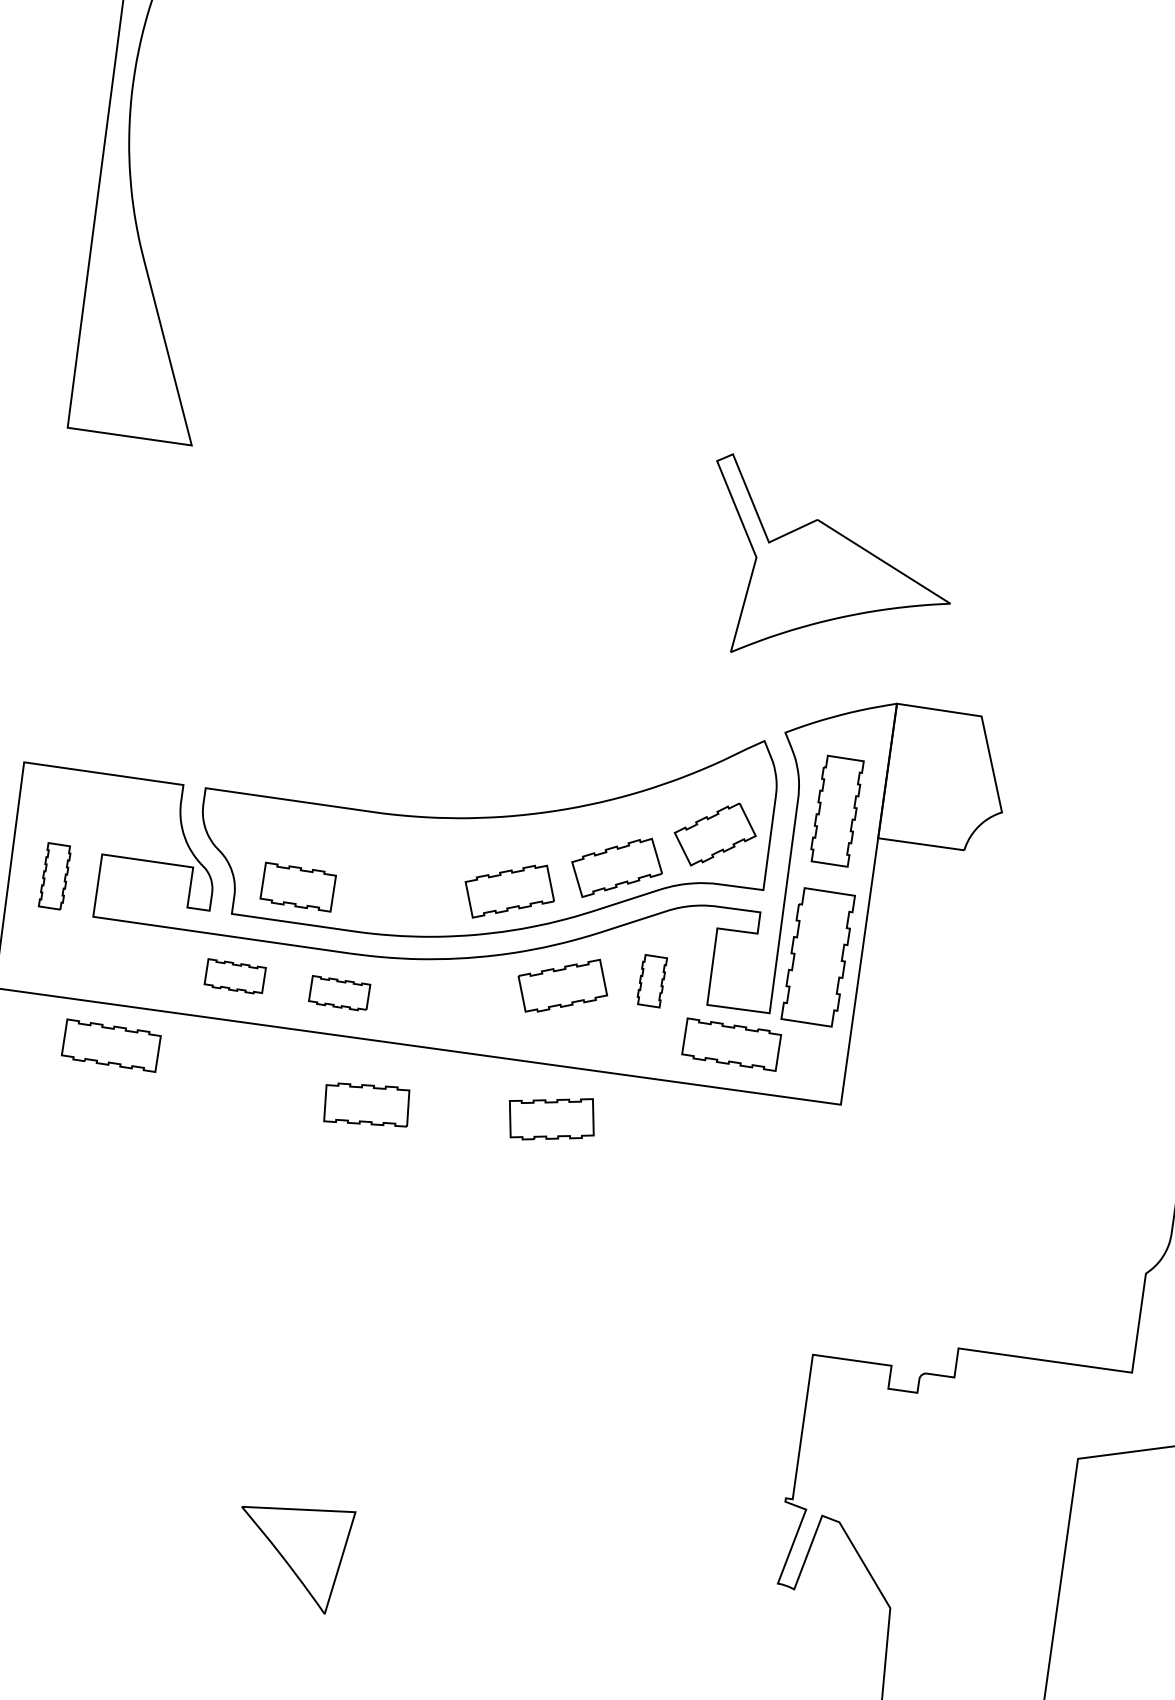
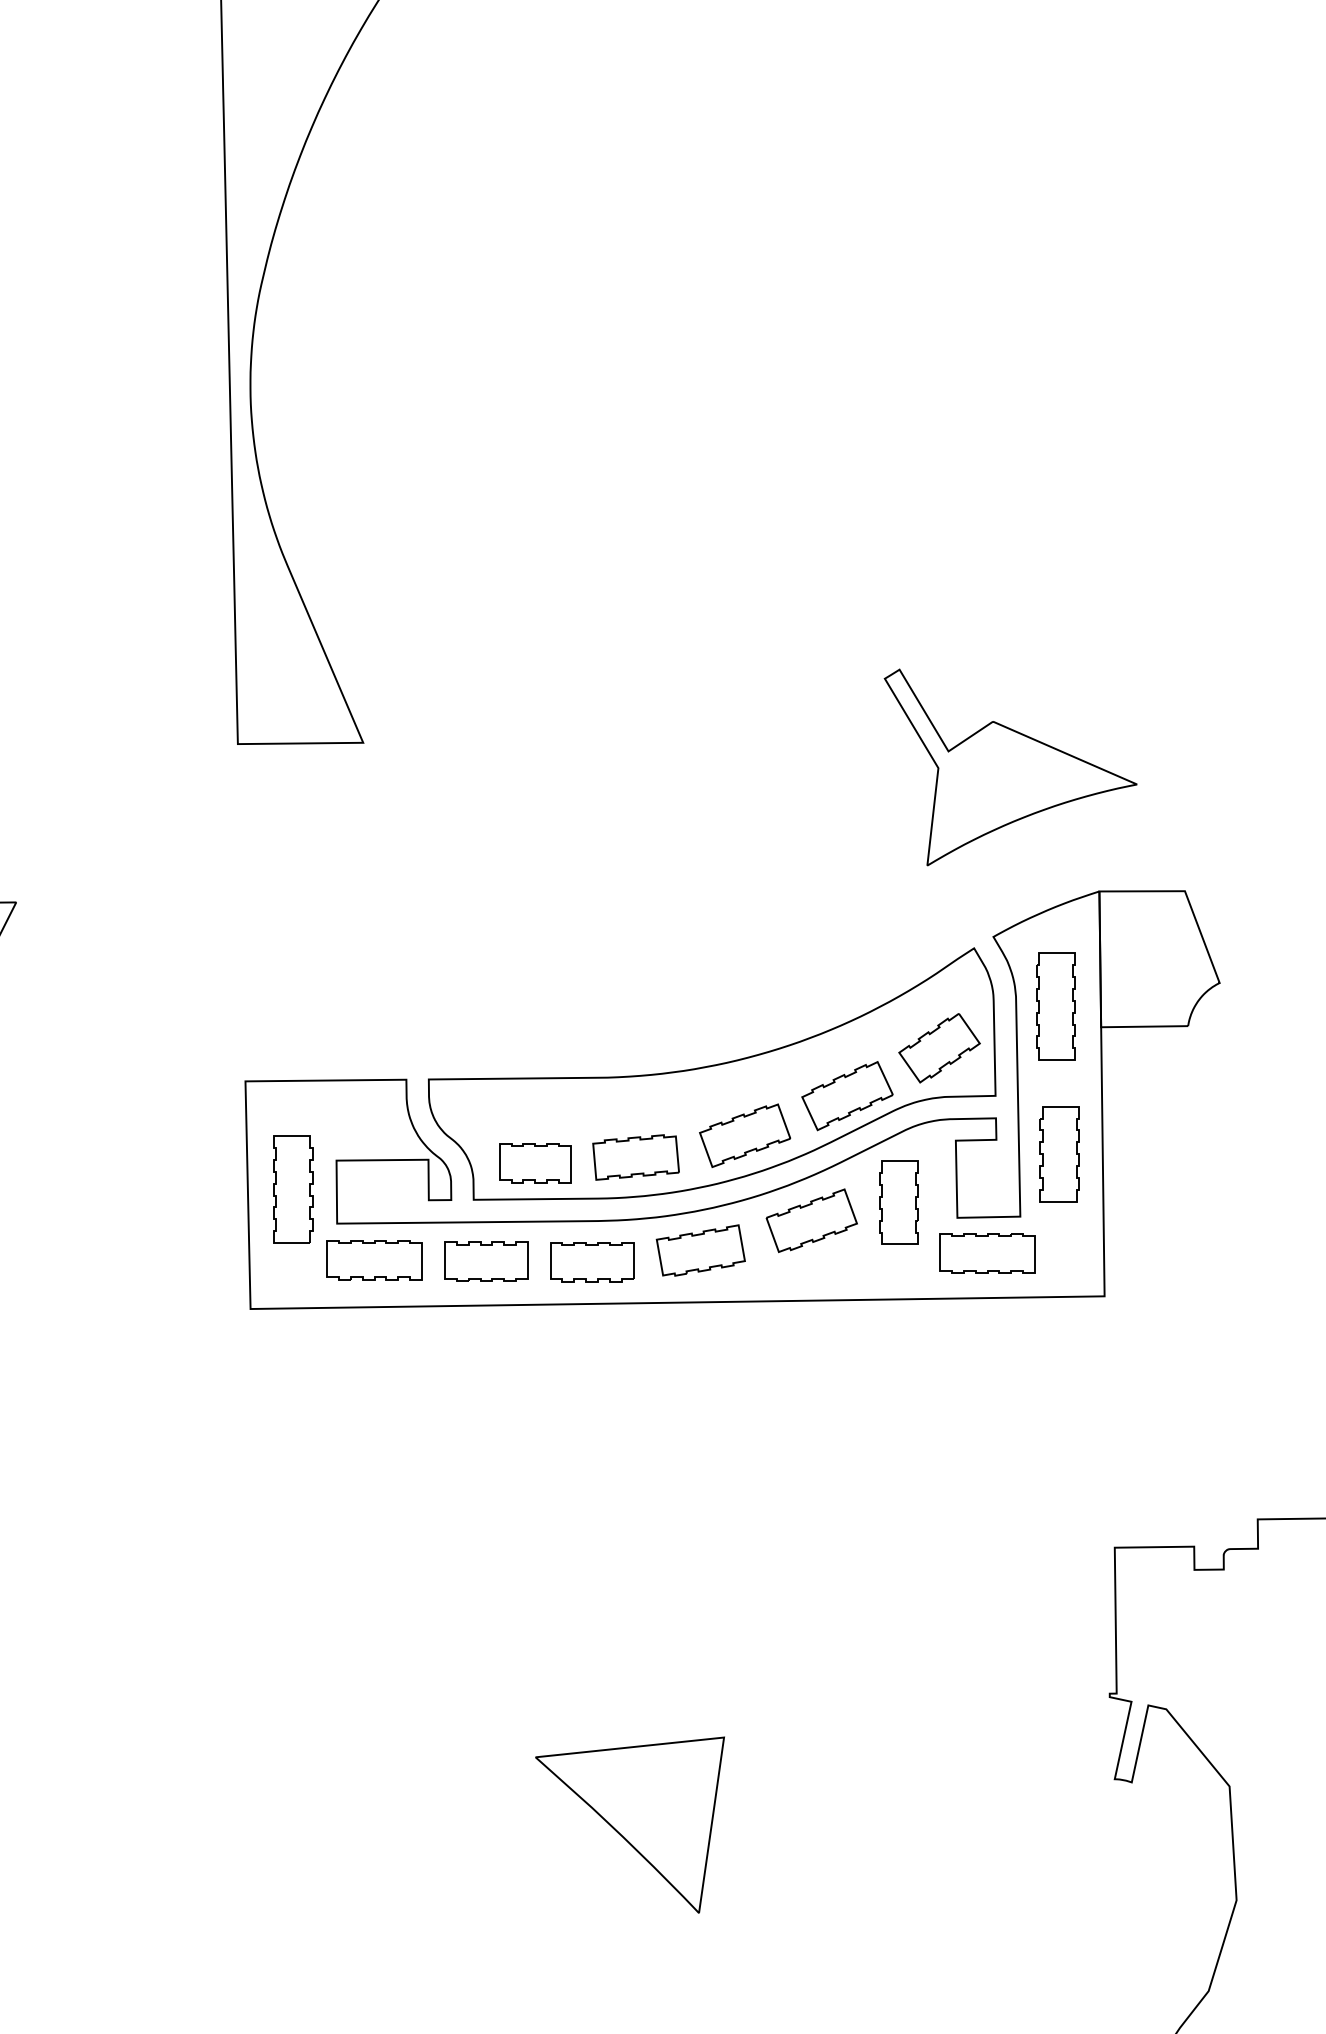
part: (55, 876) -> (293, 1189), size x1.67
part: (817, 957) -> (1059, 1154), size x0.71
part: (235, 976) -> (486, 1261), size x1.43
part: (651, 980) -> (898, 1202), size x1.67
part: (339, 993) -> (592, 1262), size x1.43
part: (111, 1045) -> (374, 1260), moved
part: (366, 1105) -> (635, 1157), moved
part: (551, 1118) -> (700, 1250), moved
part: (291, 1554) -> (629, 1824), size x1.67

